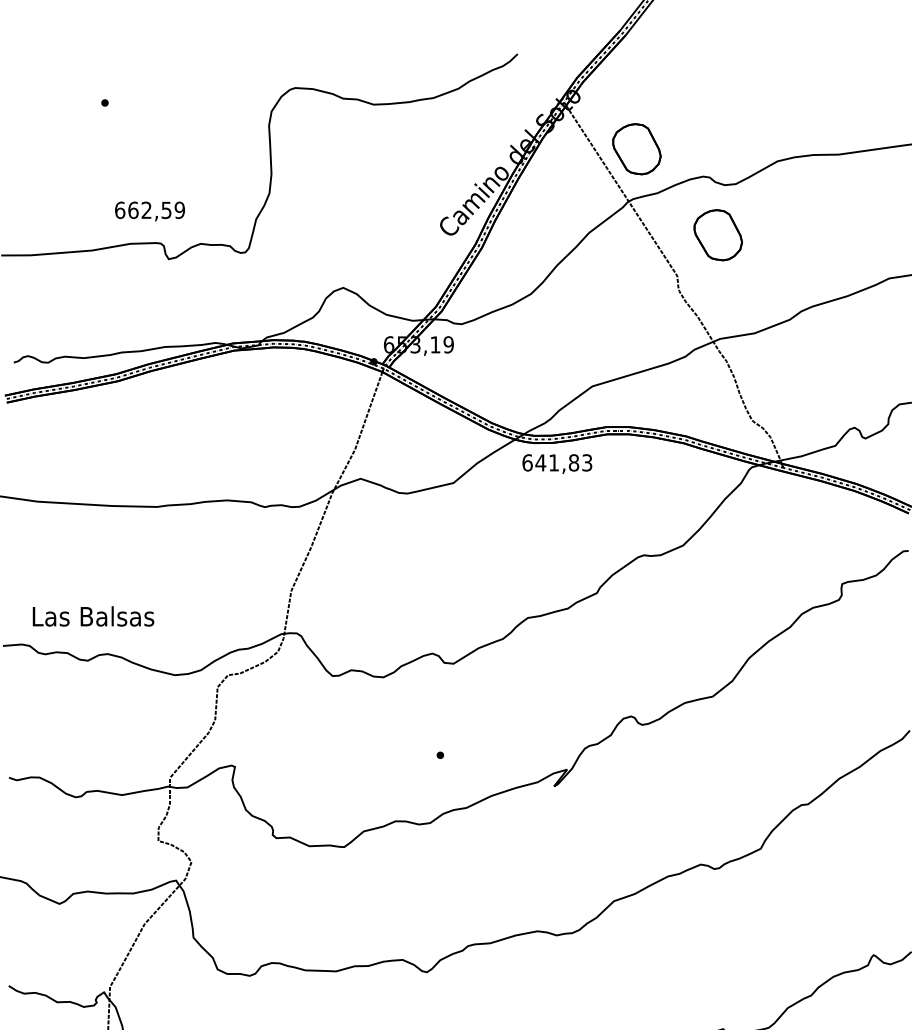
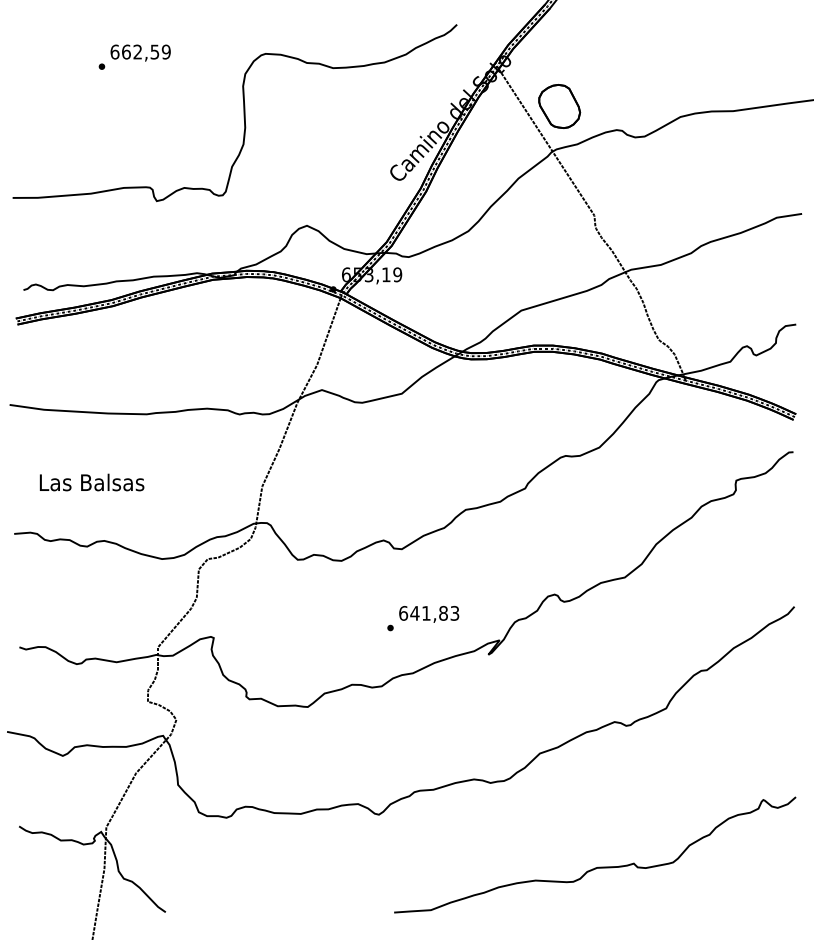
text: (149, 210) -> (140, 52), moved
part: (718, 235) -> (629, 180), removed
text: (557, 464) -> (429, 614), moved
text: (92, 616) -> (91, 482), moved

